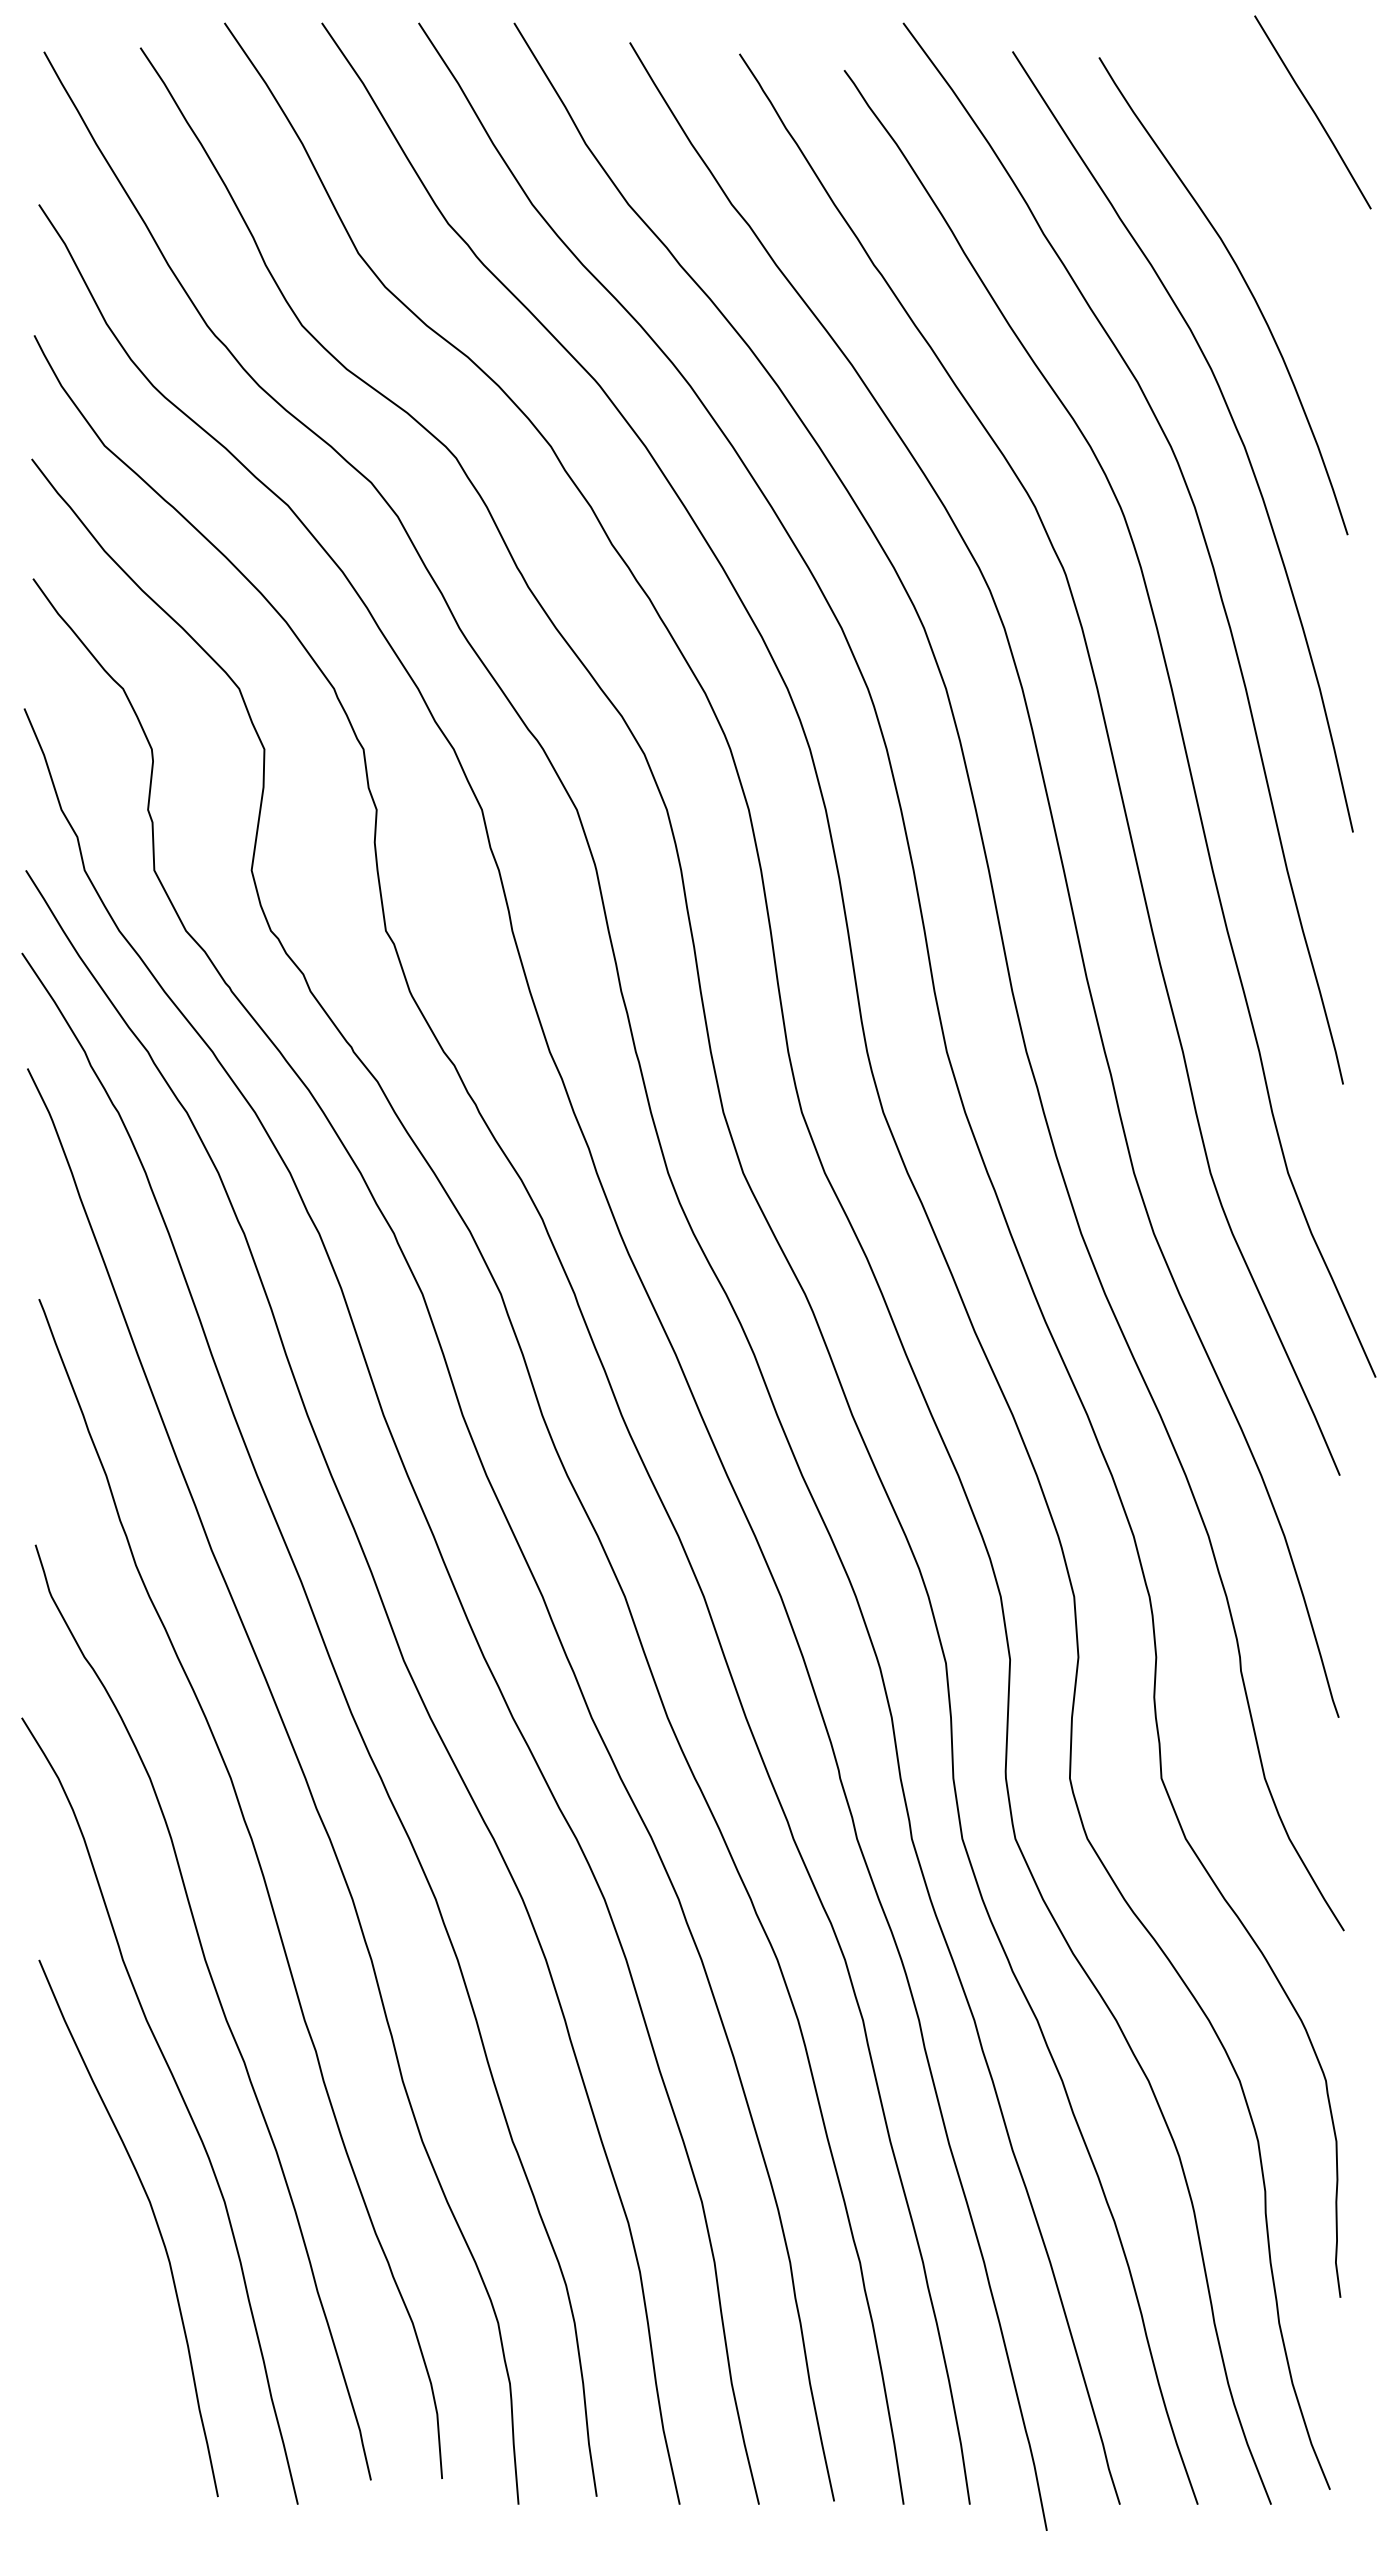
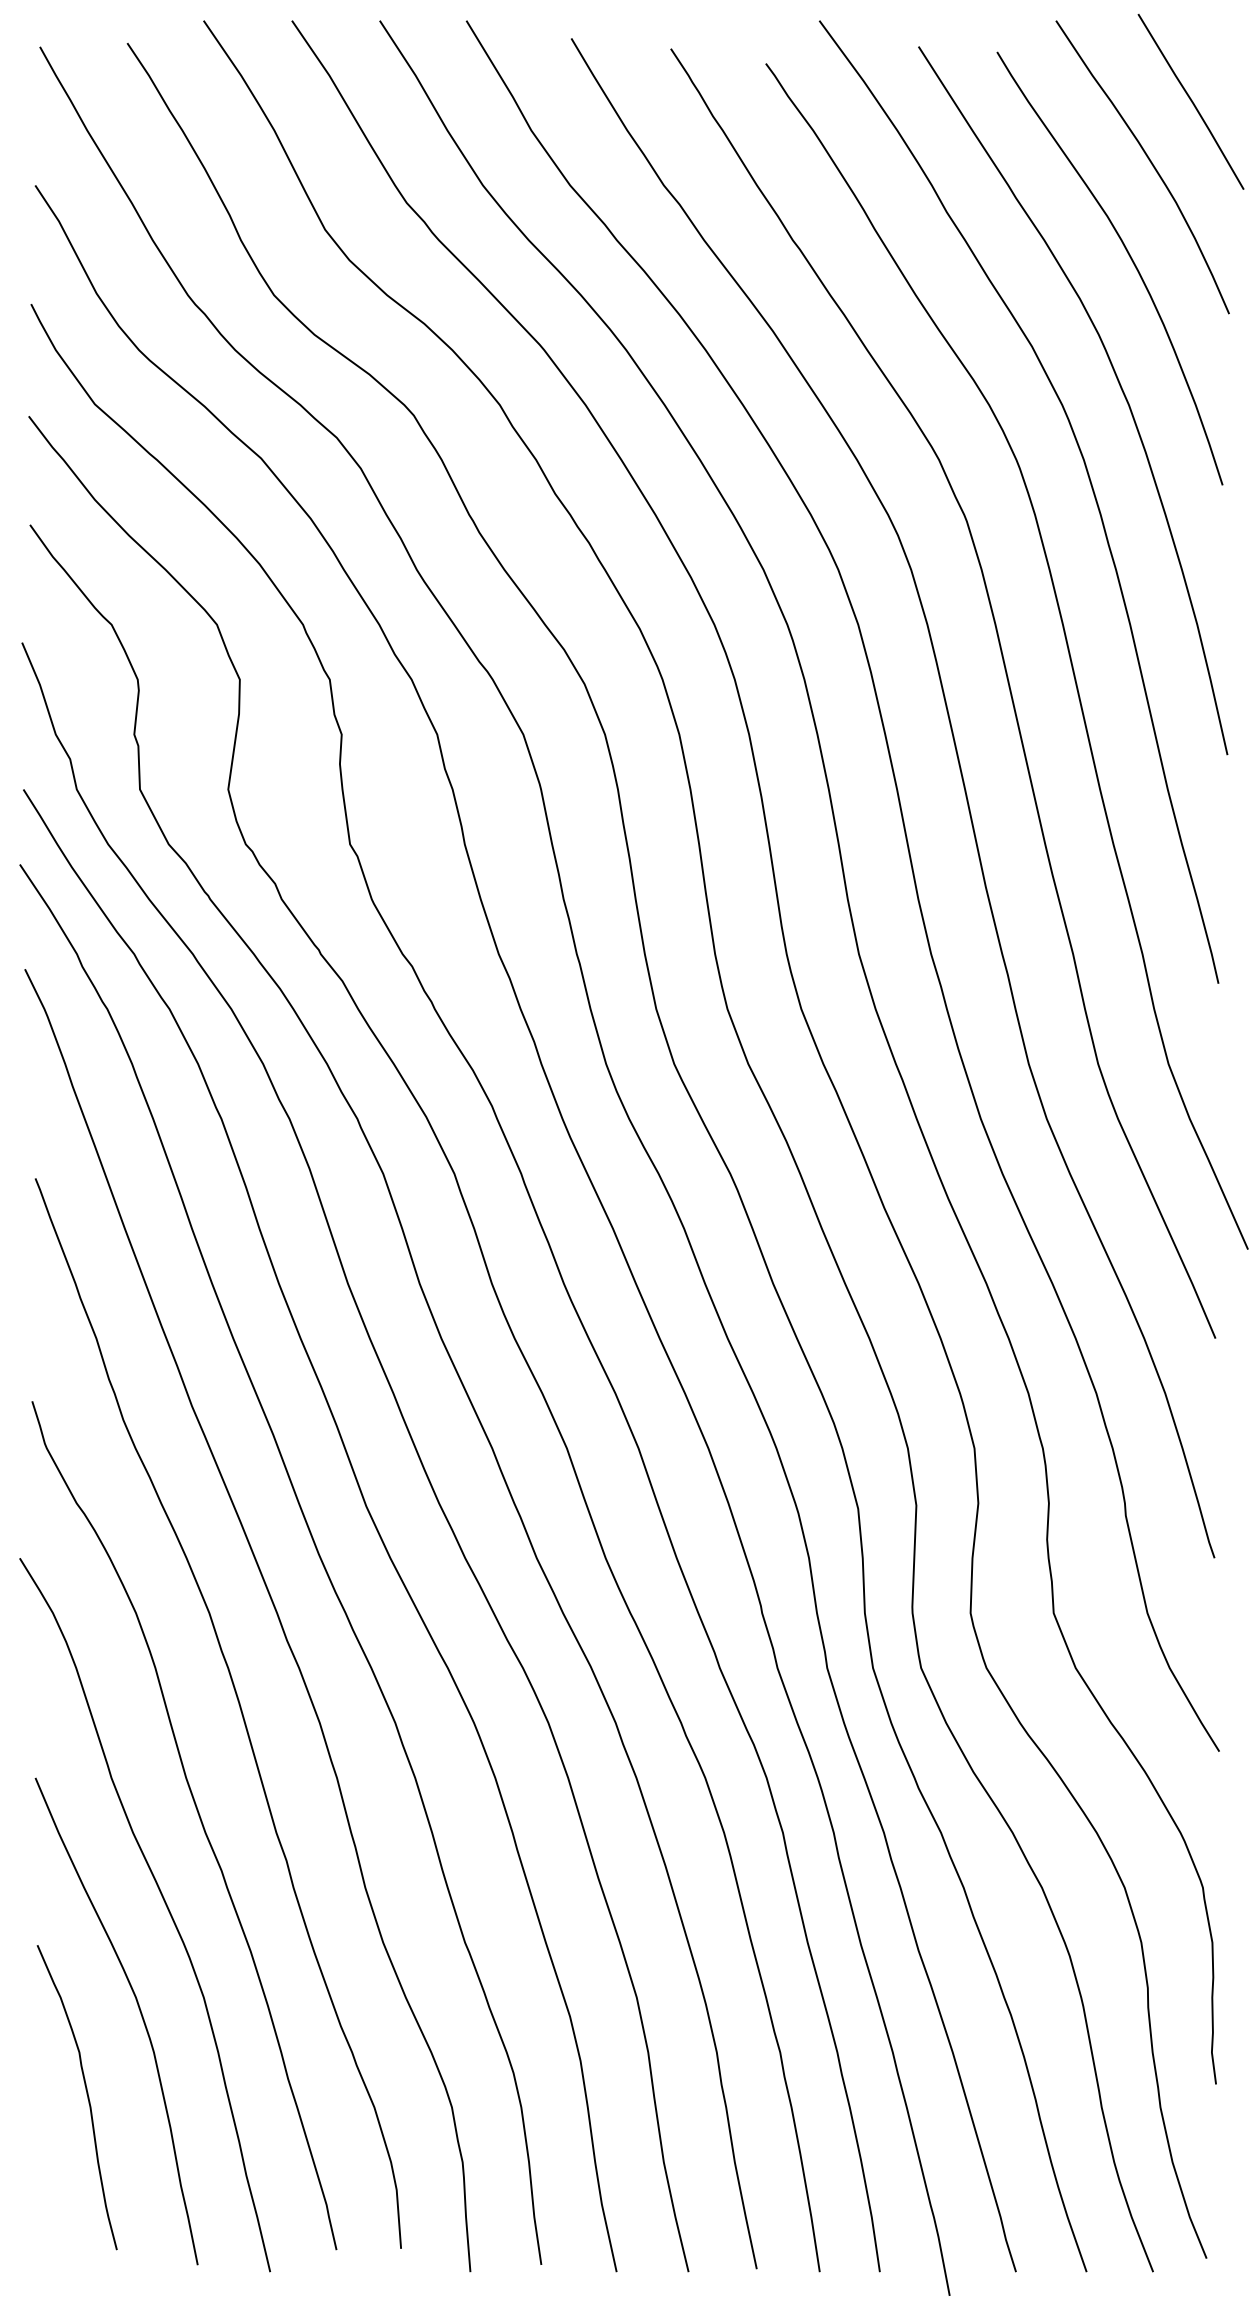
curve: (1268, 180) -> (1150, 163), added
curve: (95, 2309) -> (86, 2095), added

